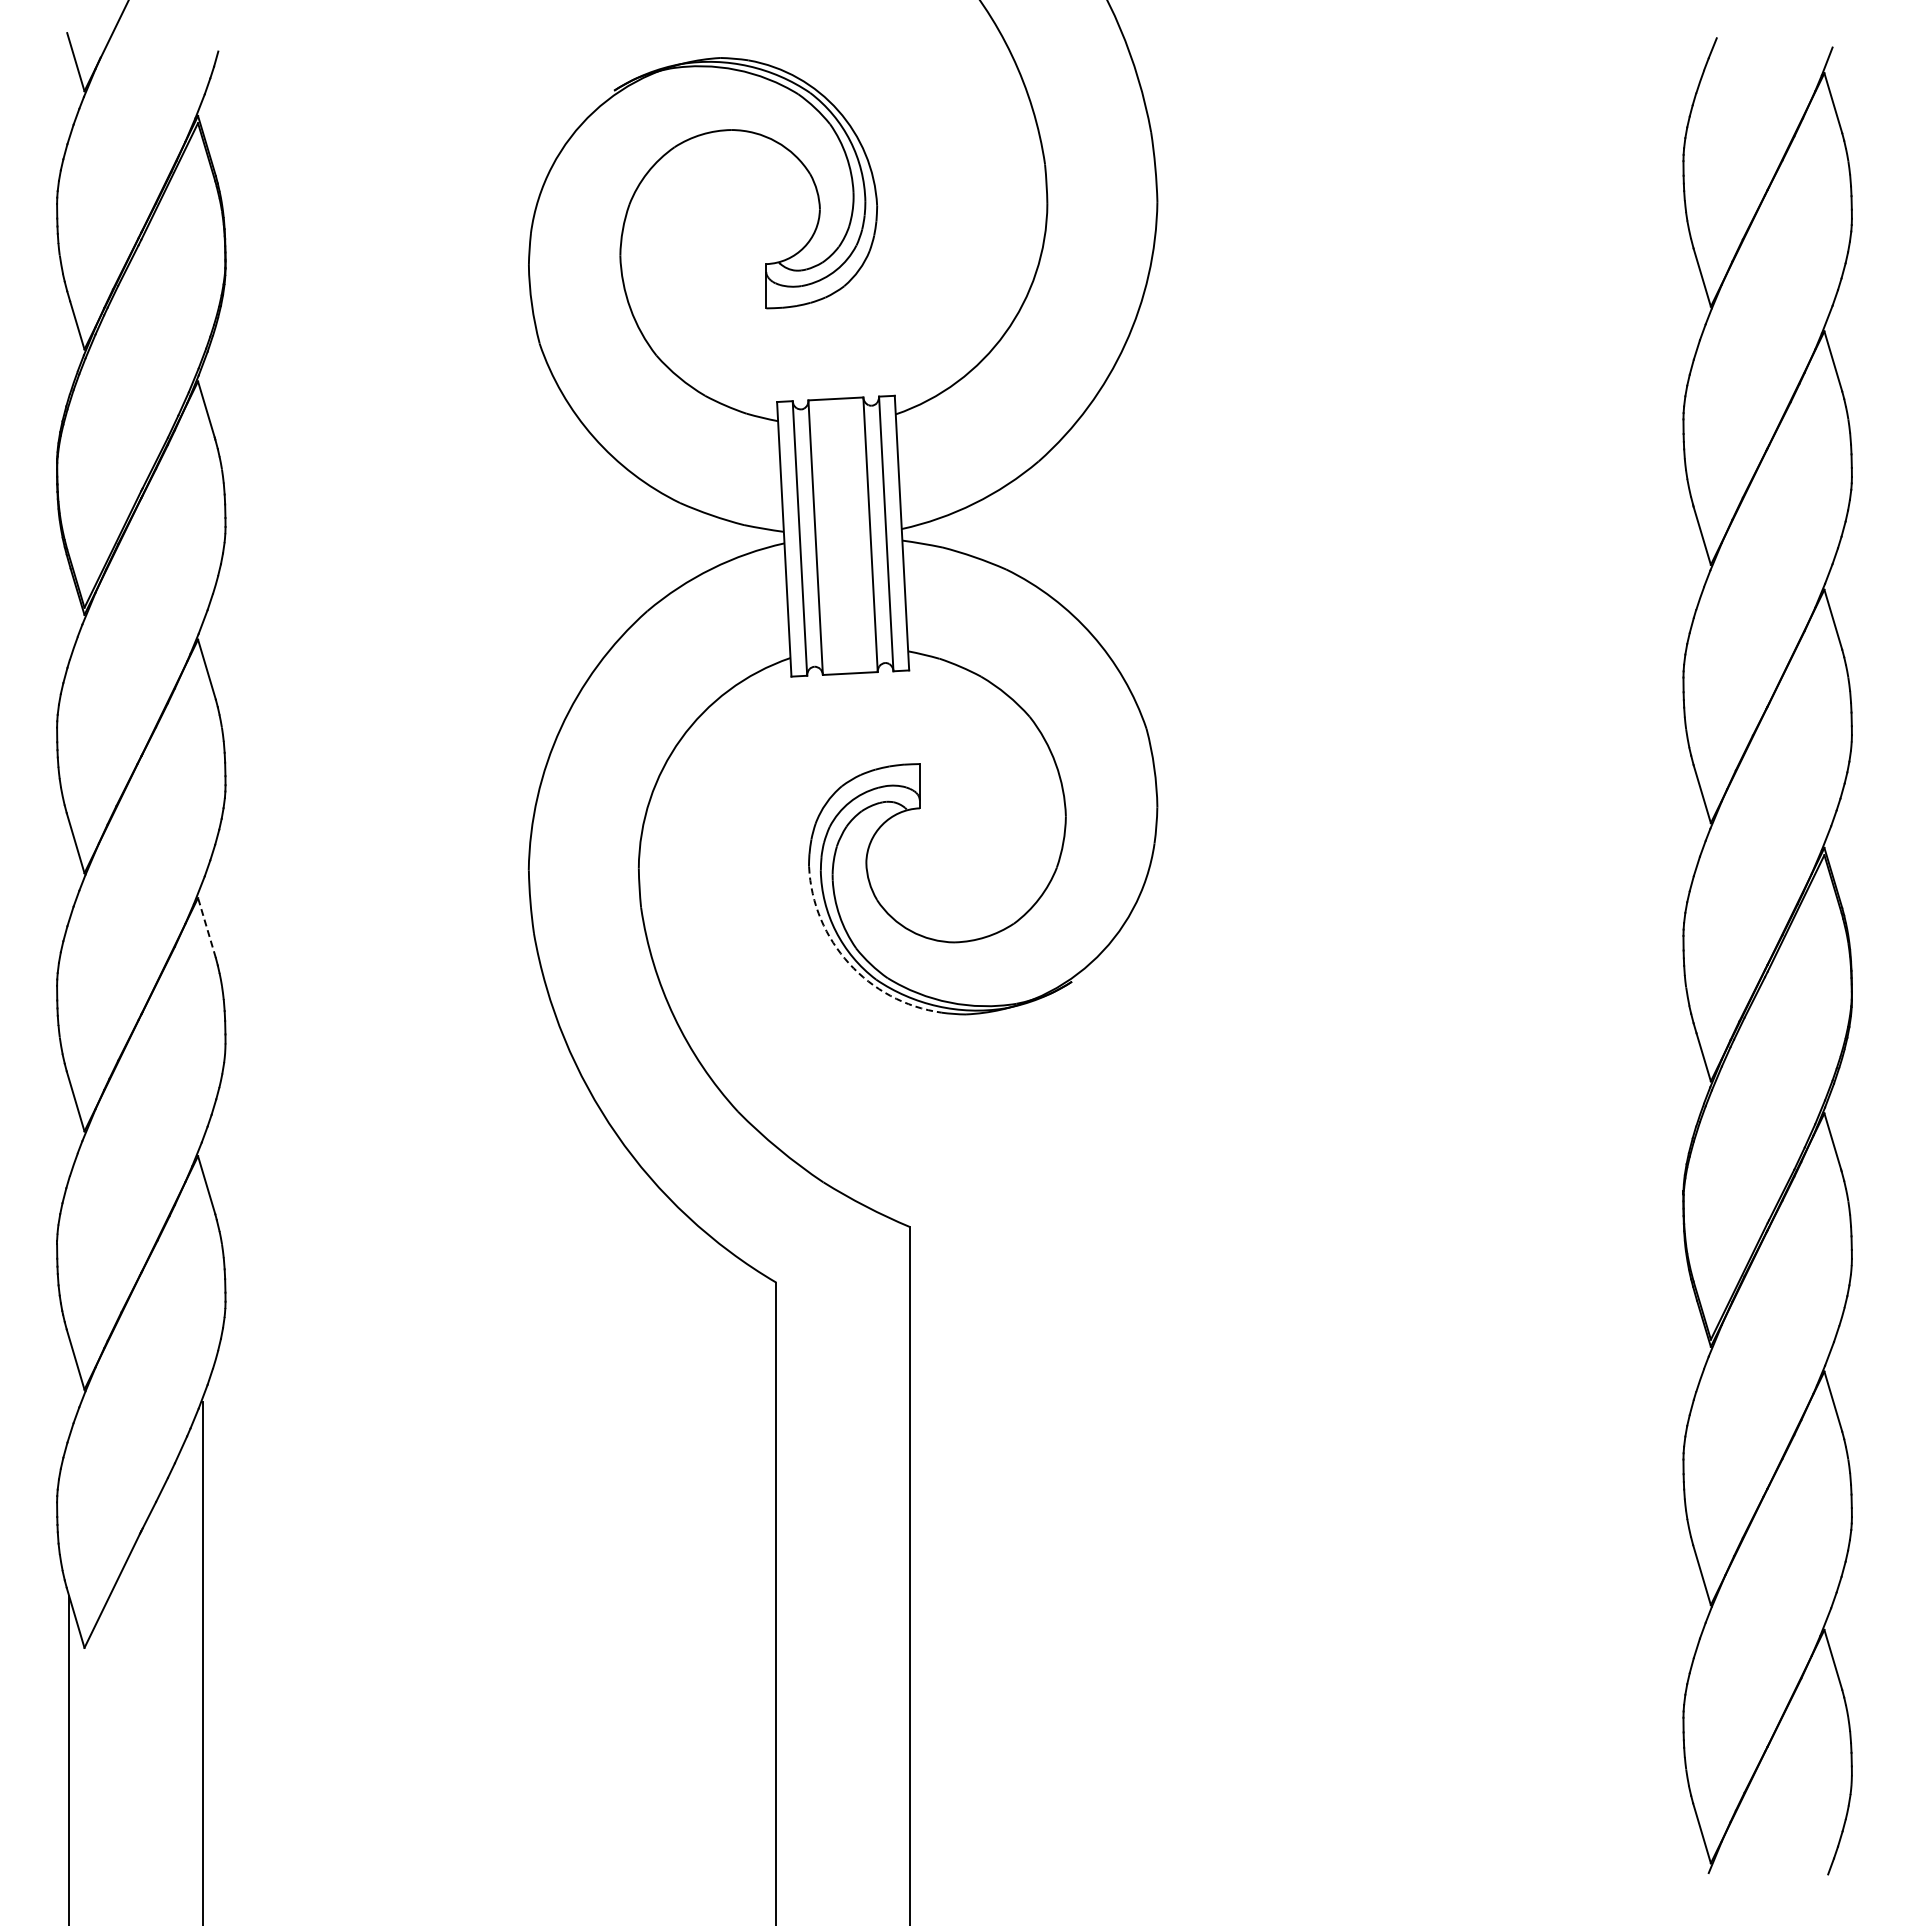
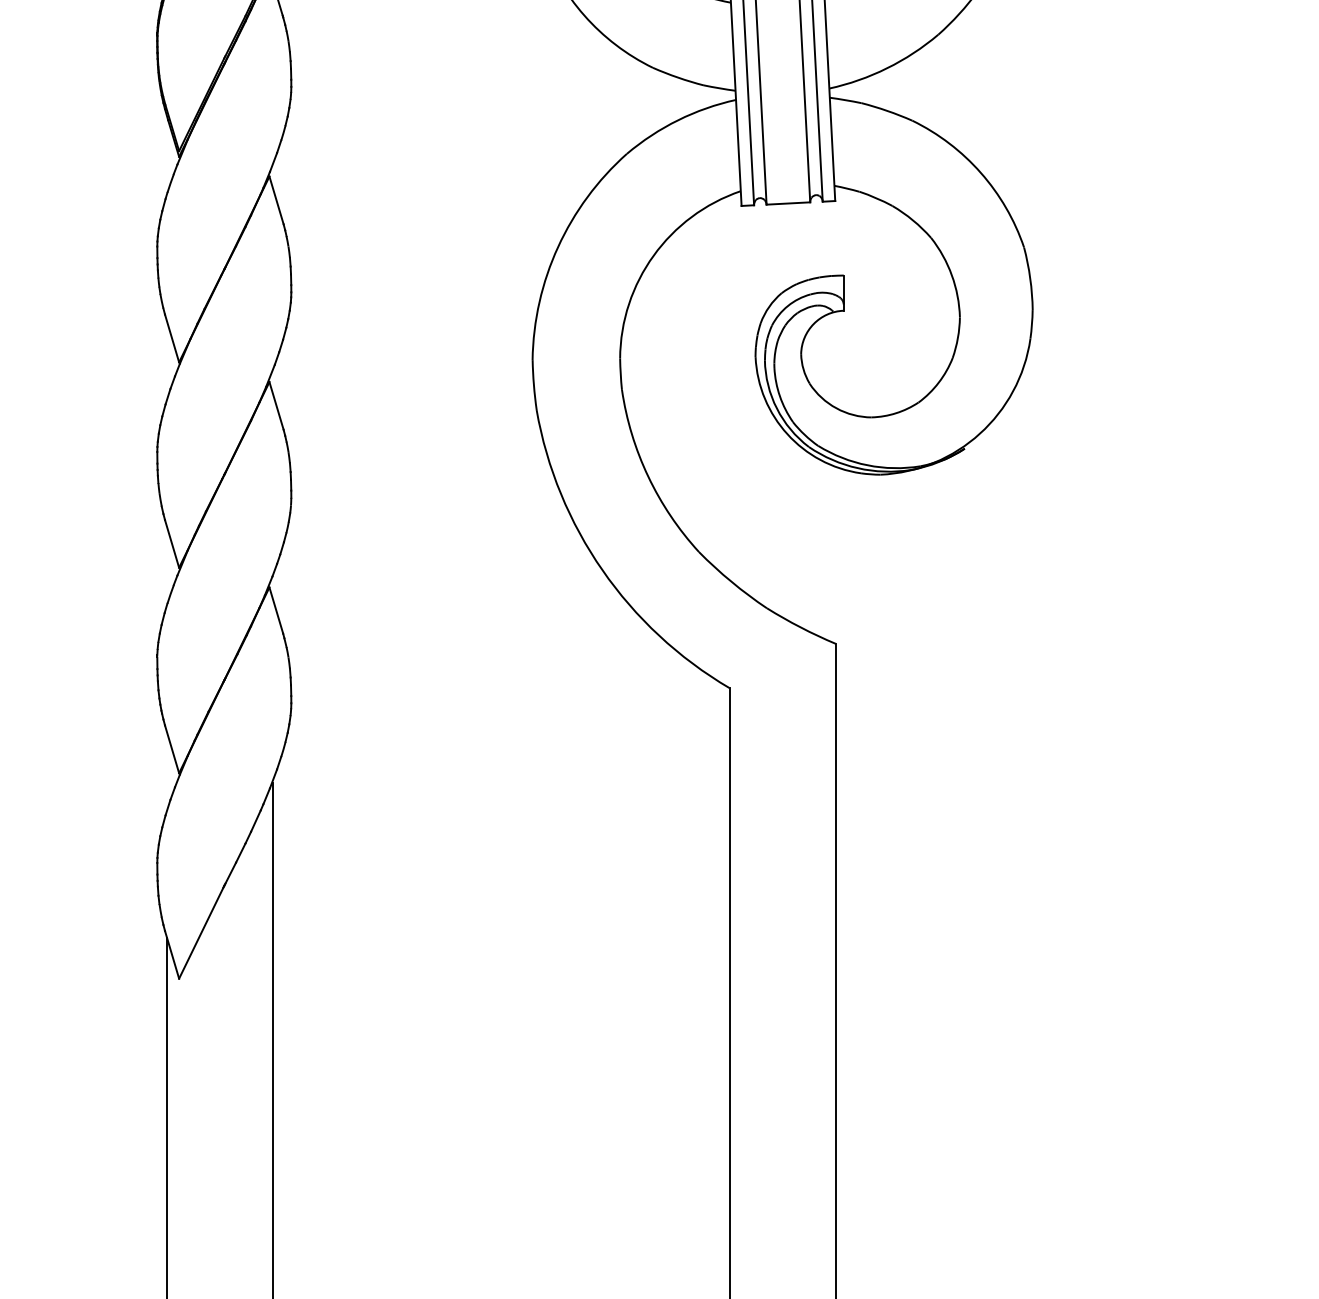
line: (206, 927) -> (276, 405), dashed -> solid
arc: (849, 963) -> (787, 434), dashed -> solid

